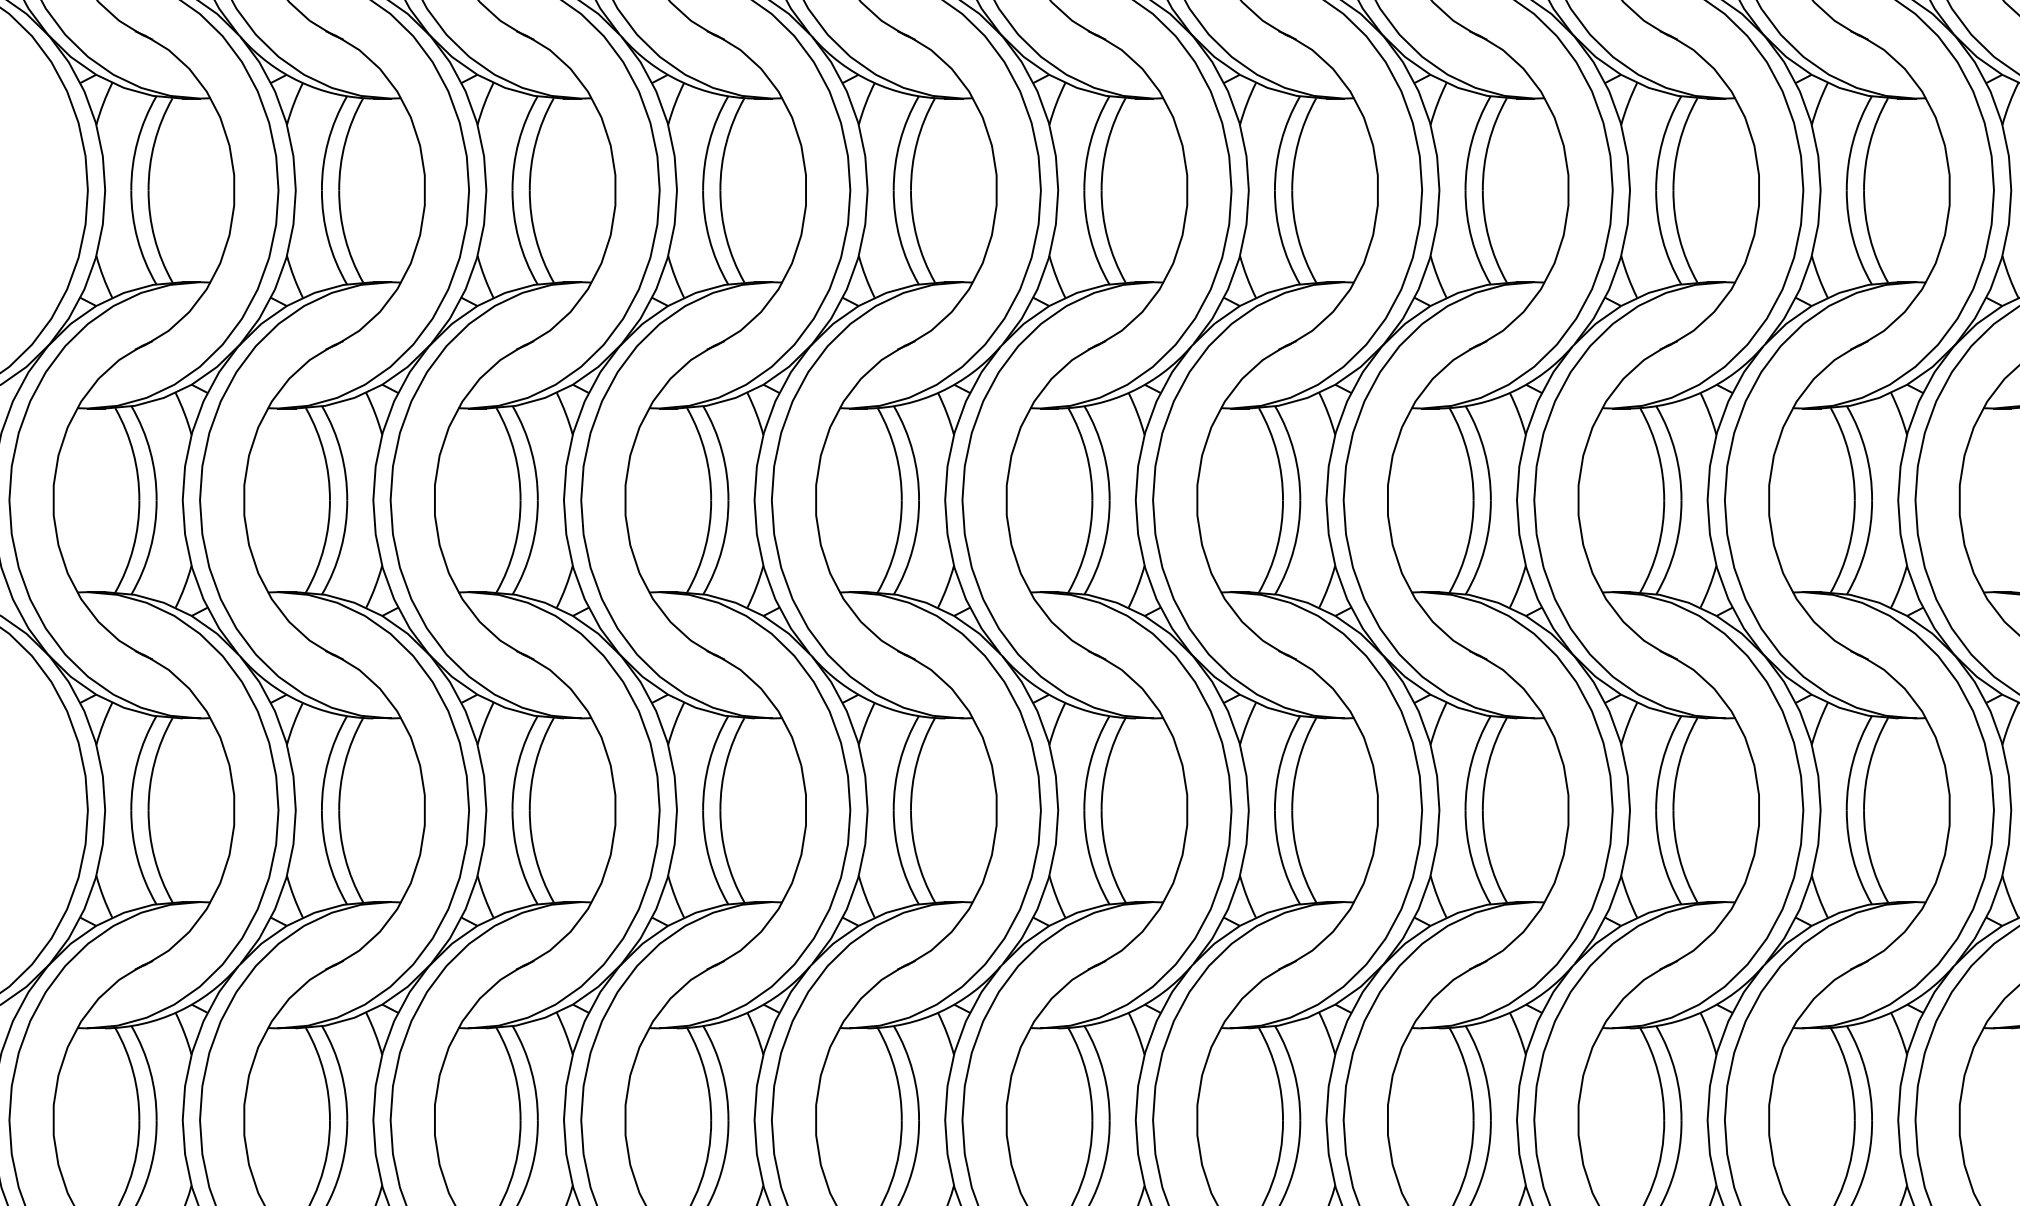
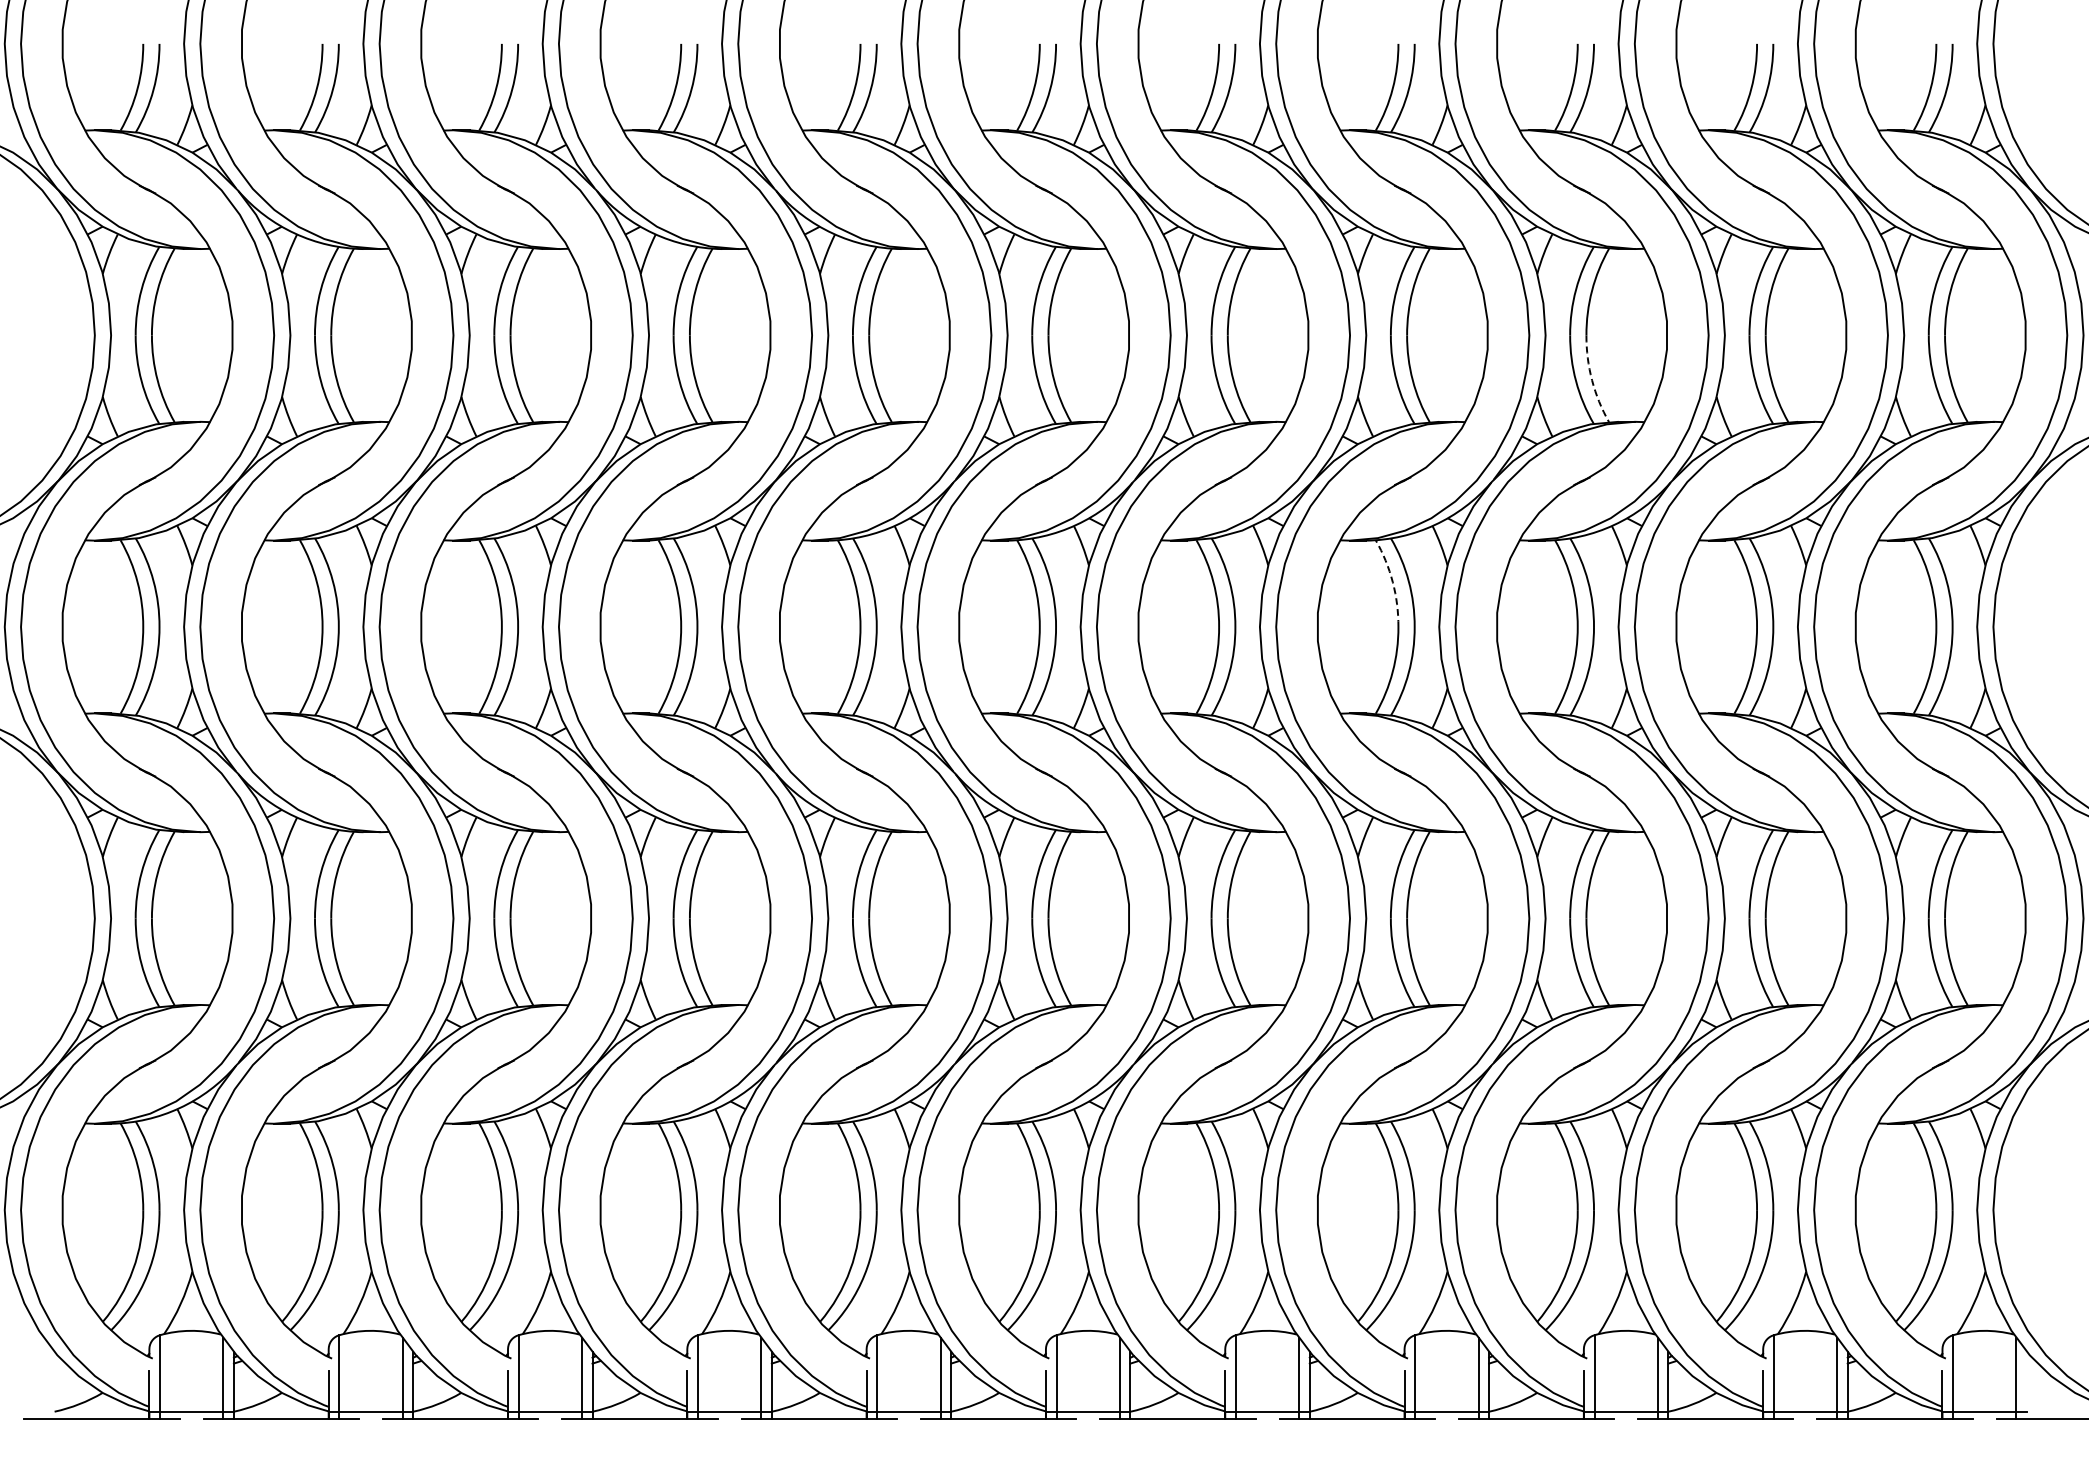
arc: (1679, 238) -> (1592, 380), solid -> dashed
arc: (1467, 453) -> (1392, 582), solid -> dashed

